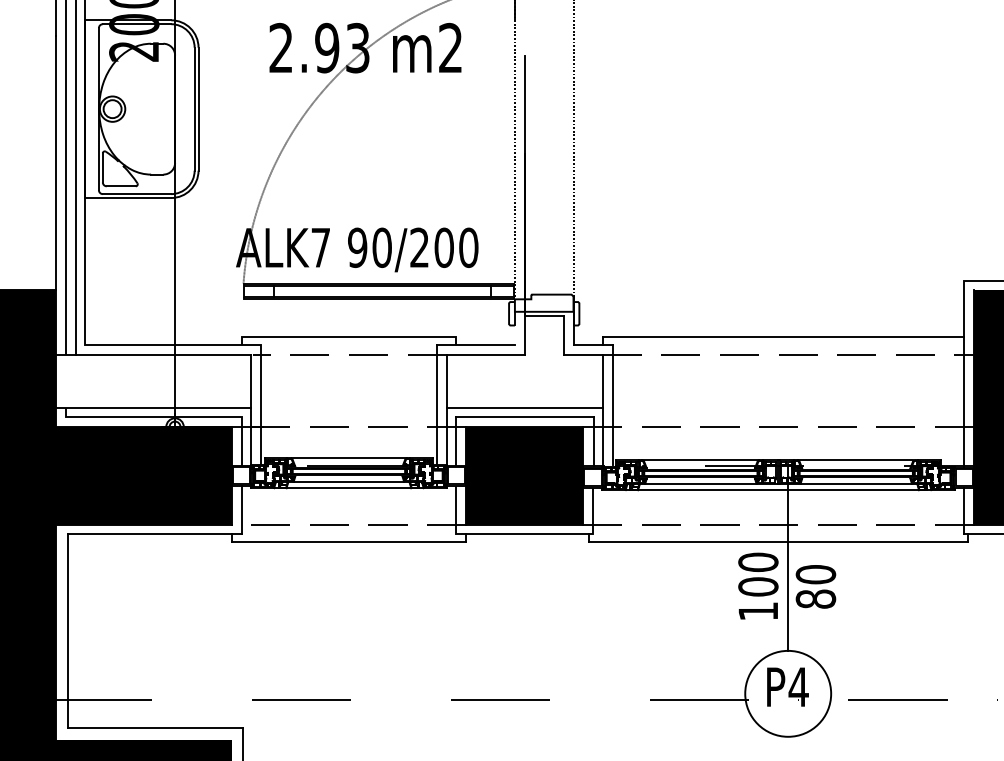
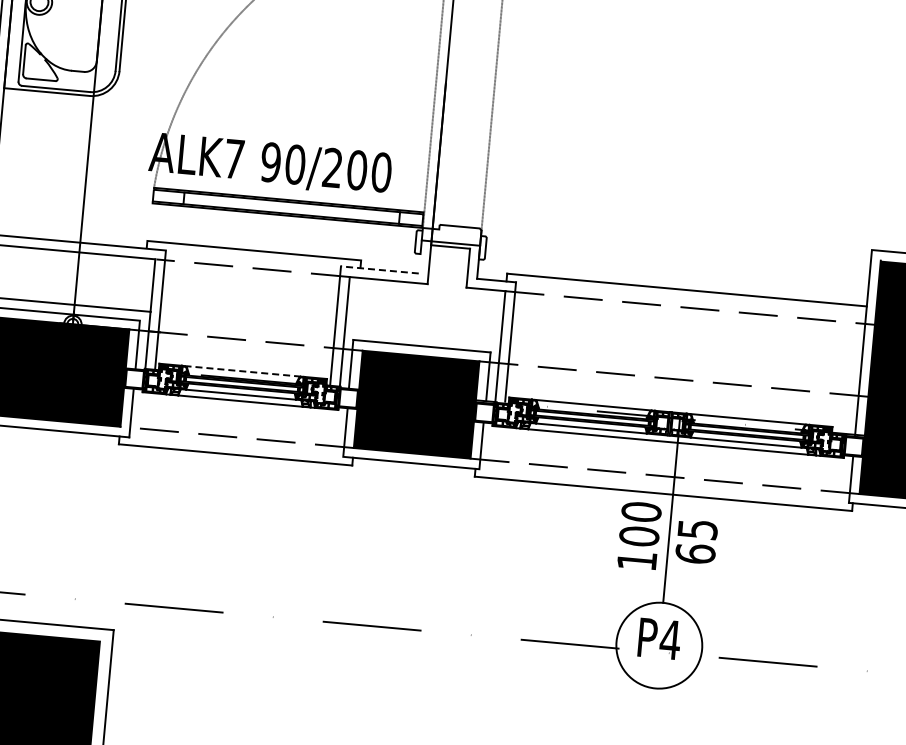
line: (475, 345) -> (379, 270), solid -> dashed
line: (524, 407) -> (422, 336), removed
line: (349, 458) -> (243, 371), solid -> dashed
text: (815, 586) -> (696, 541), 80 -> 65

